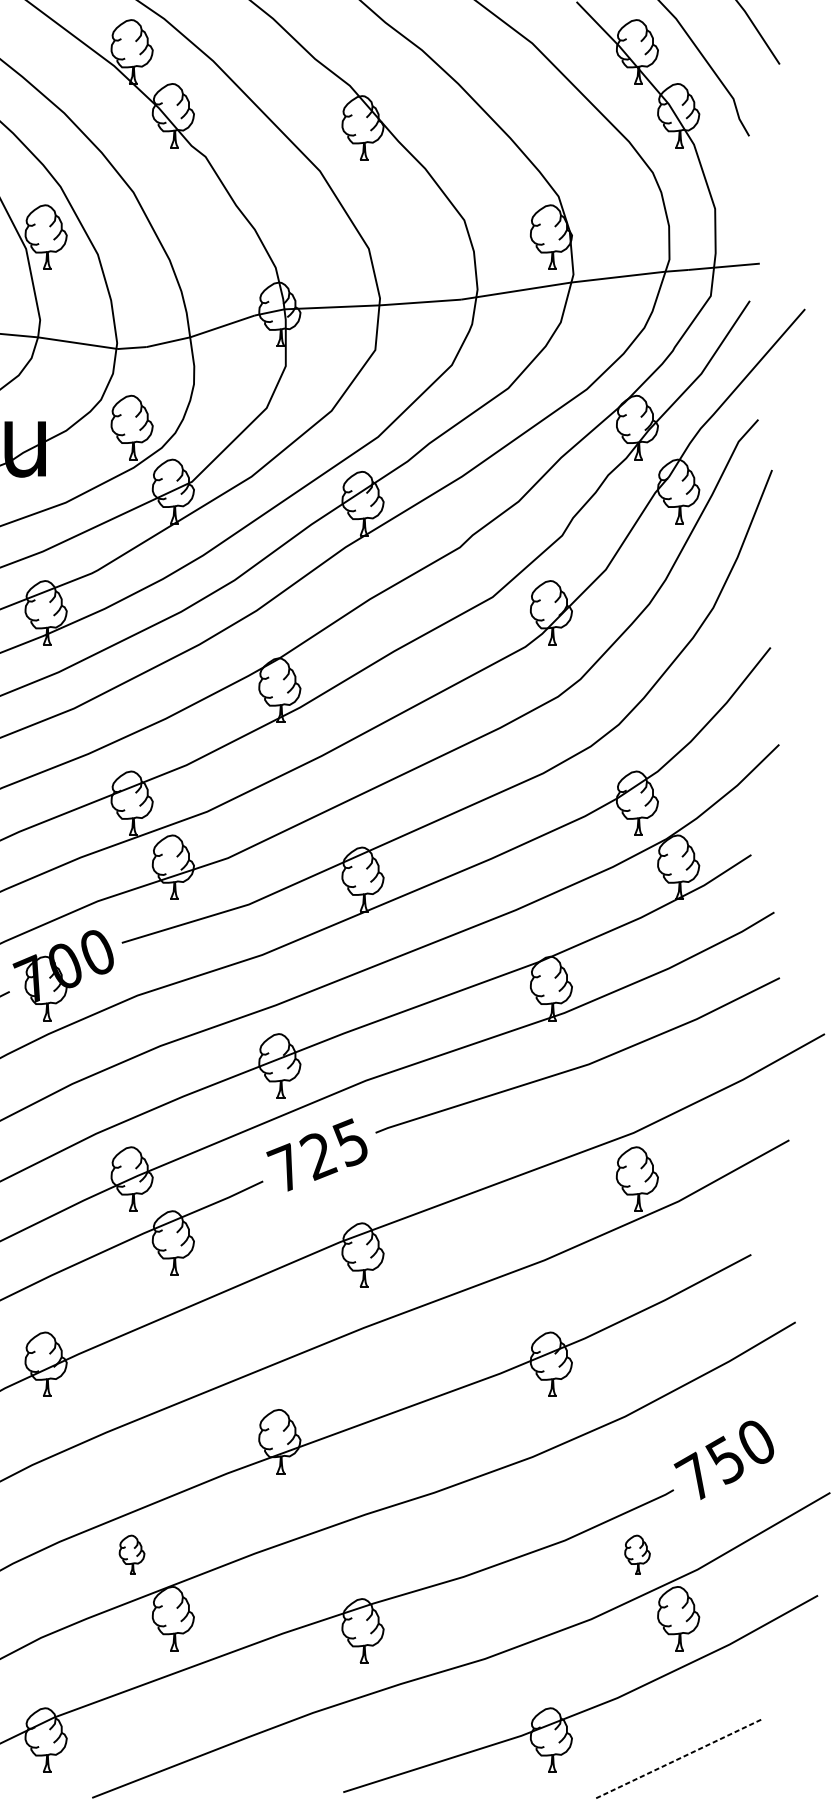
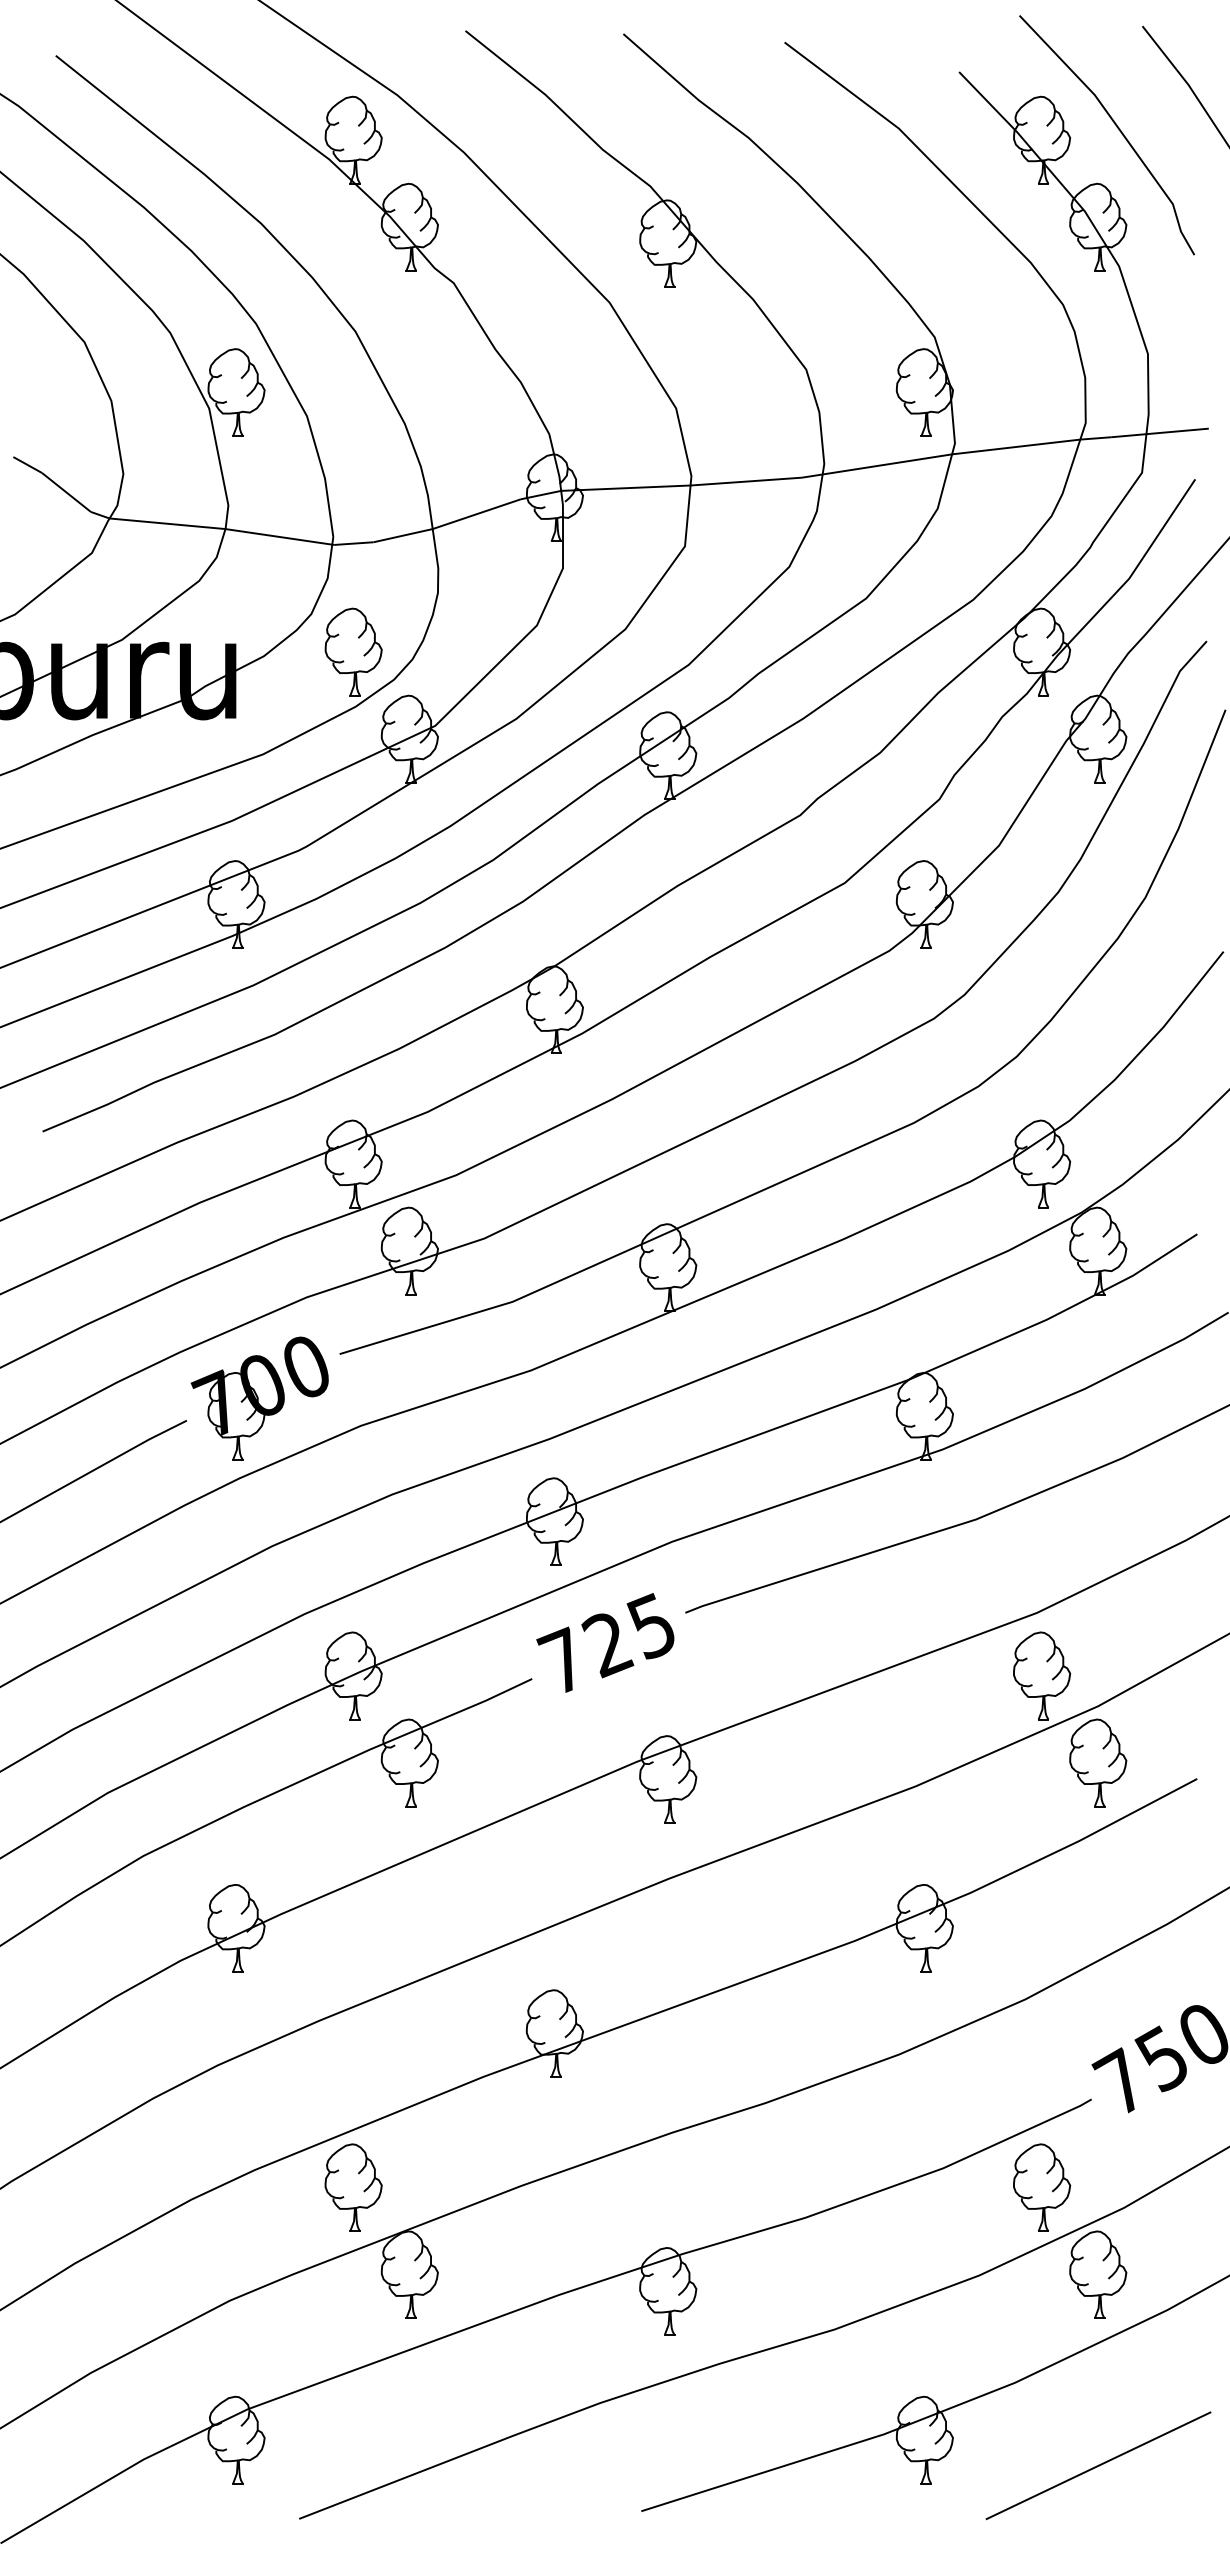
part: (678, 1242) -> (1098, 1762), added
part: (132, 1554) -> (353, 2187), size x1.67
part: (637, 1554) -> (1042, 2187), size x1.67
line: (678, 1758) -> (1098, 2465), dashed -> solid

